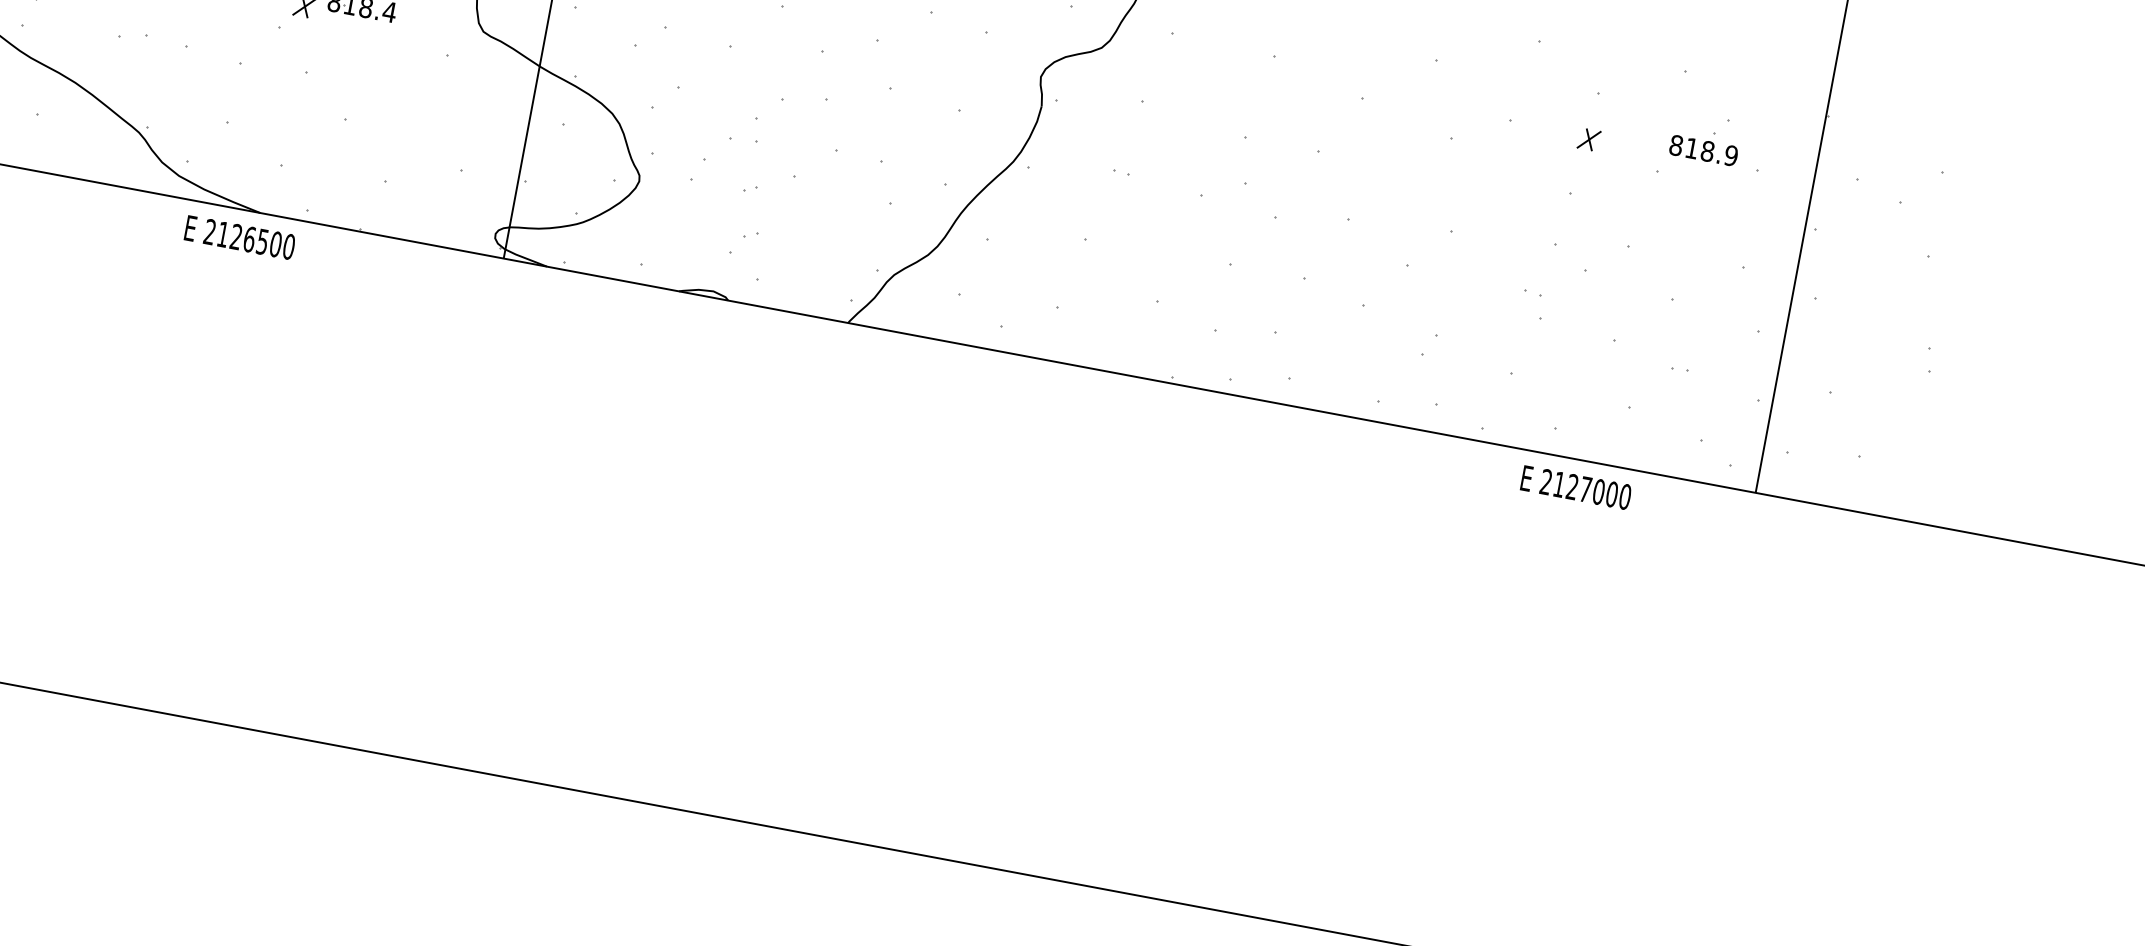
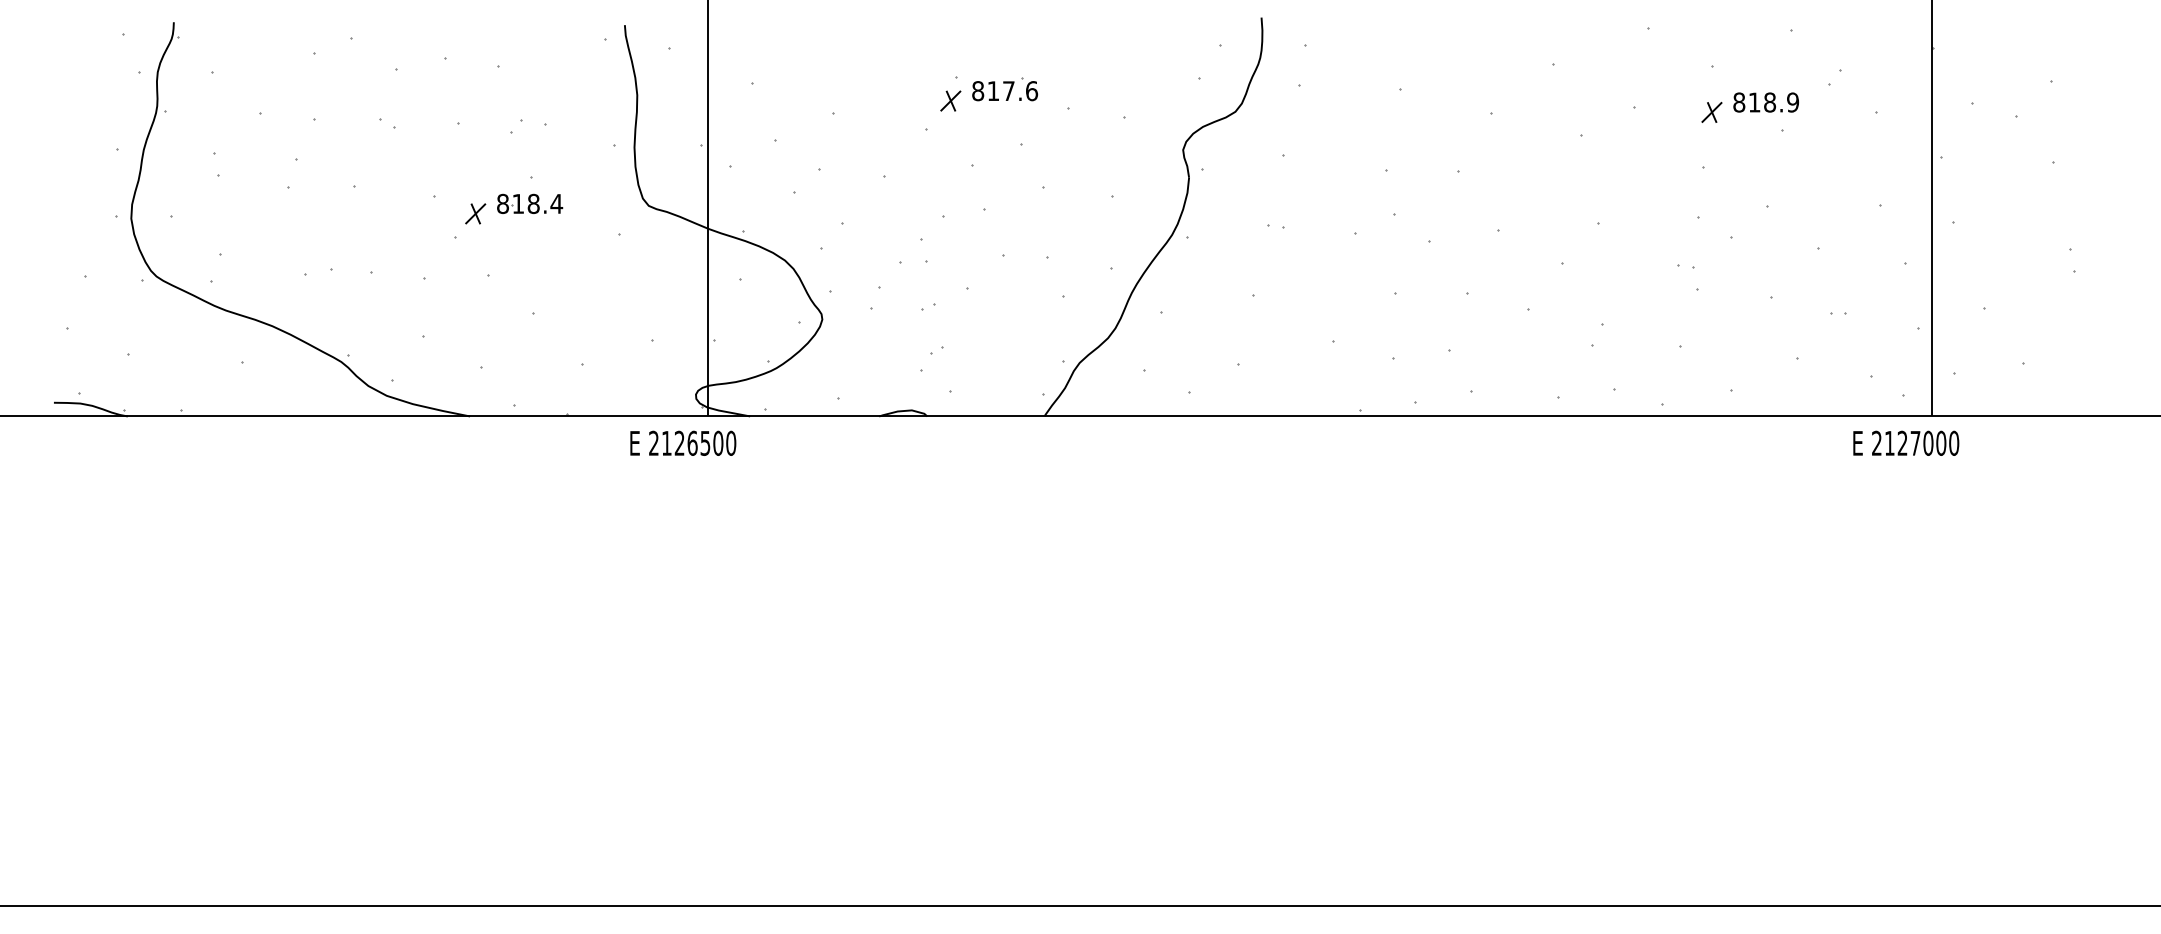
text: (1703, 150) -> (1765, 102), moved
text: (240, 236) -> (683, 442), moved
text: (1576, 486) -> (1906, 442), moved

